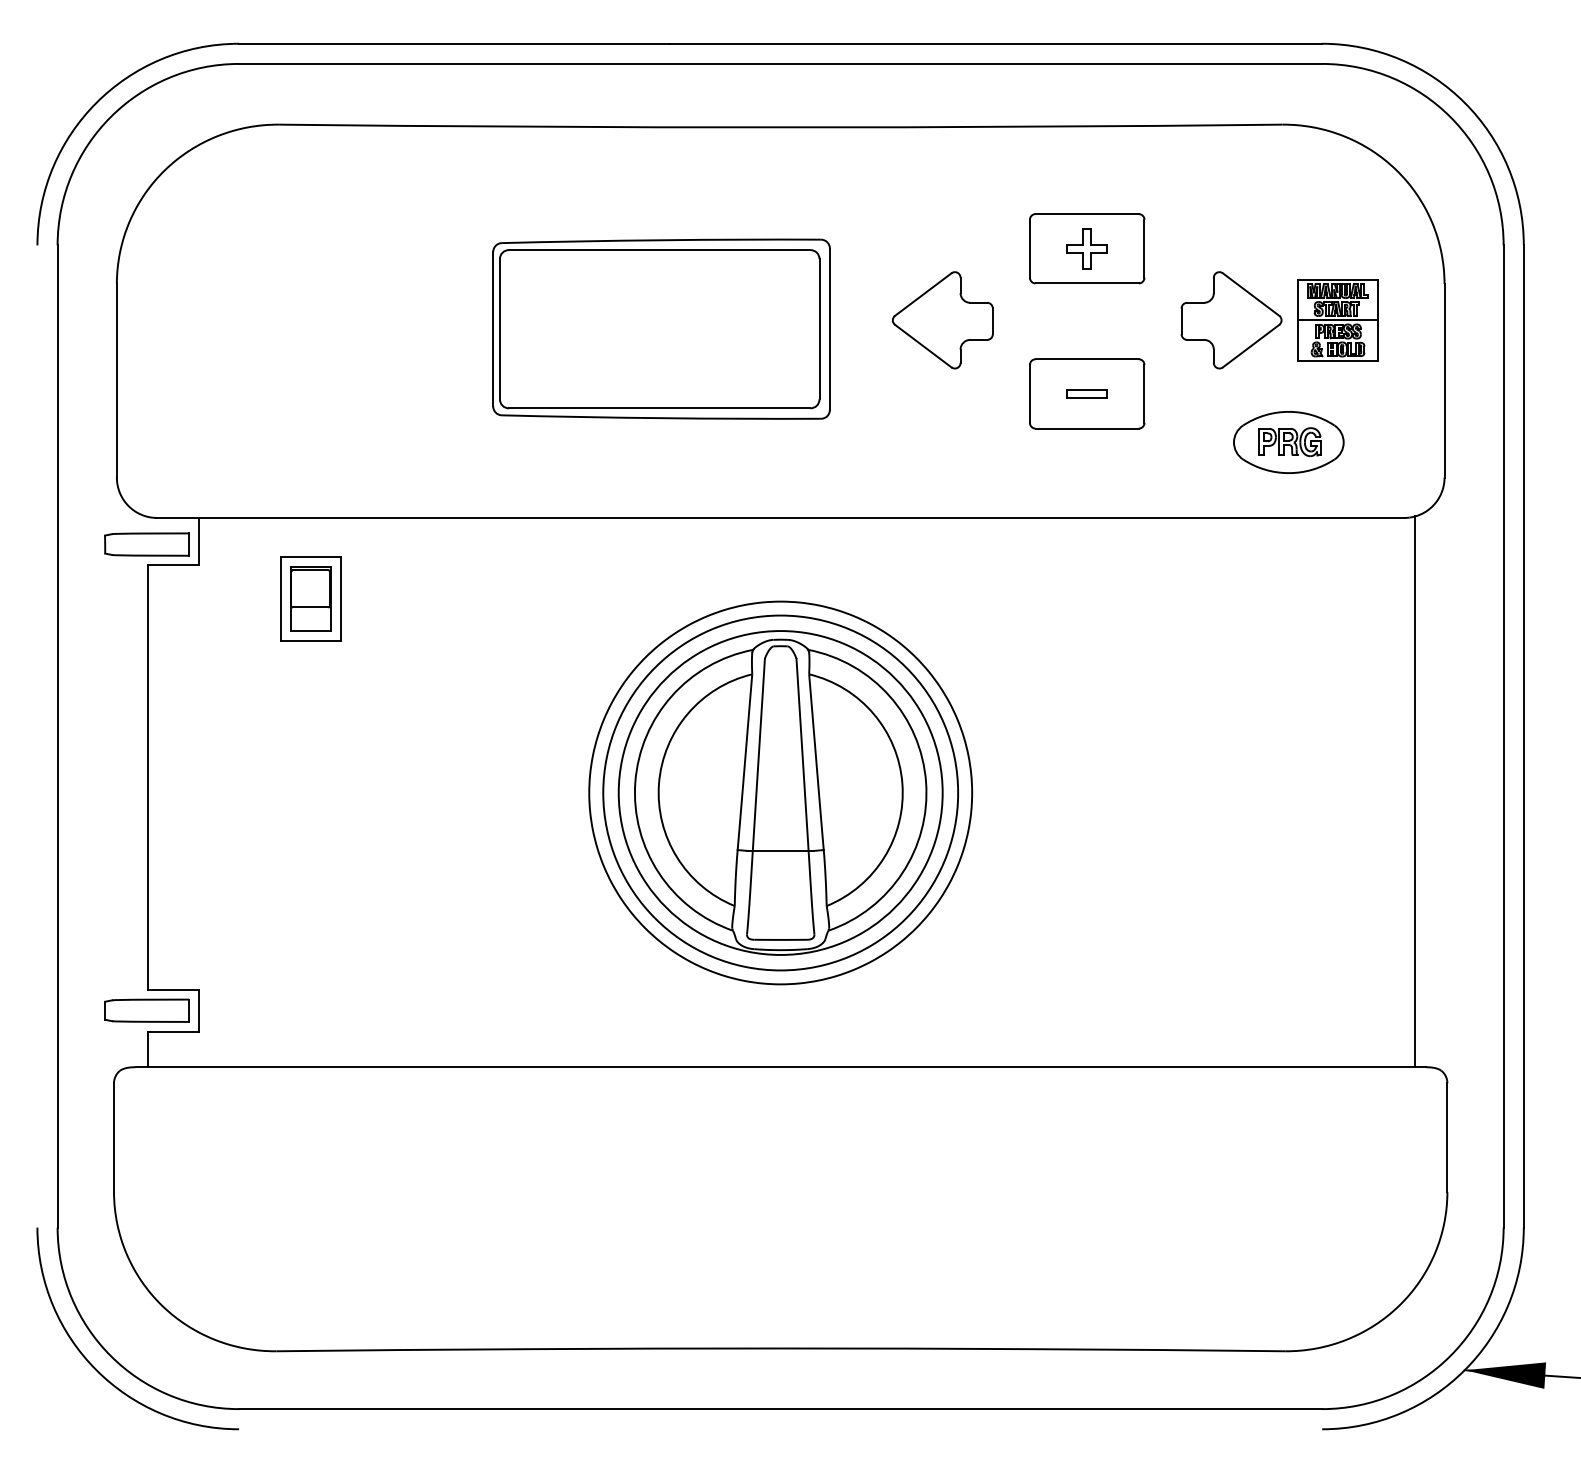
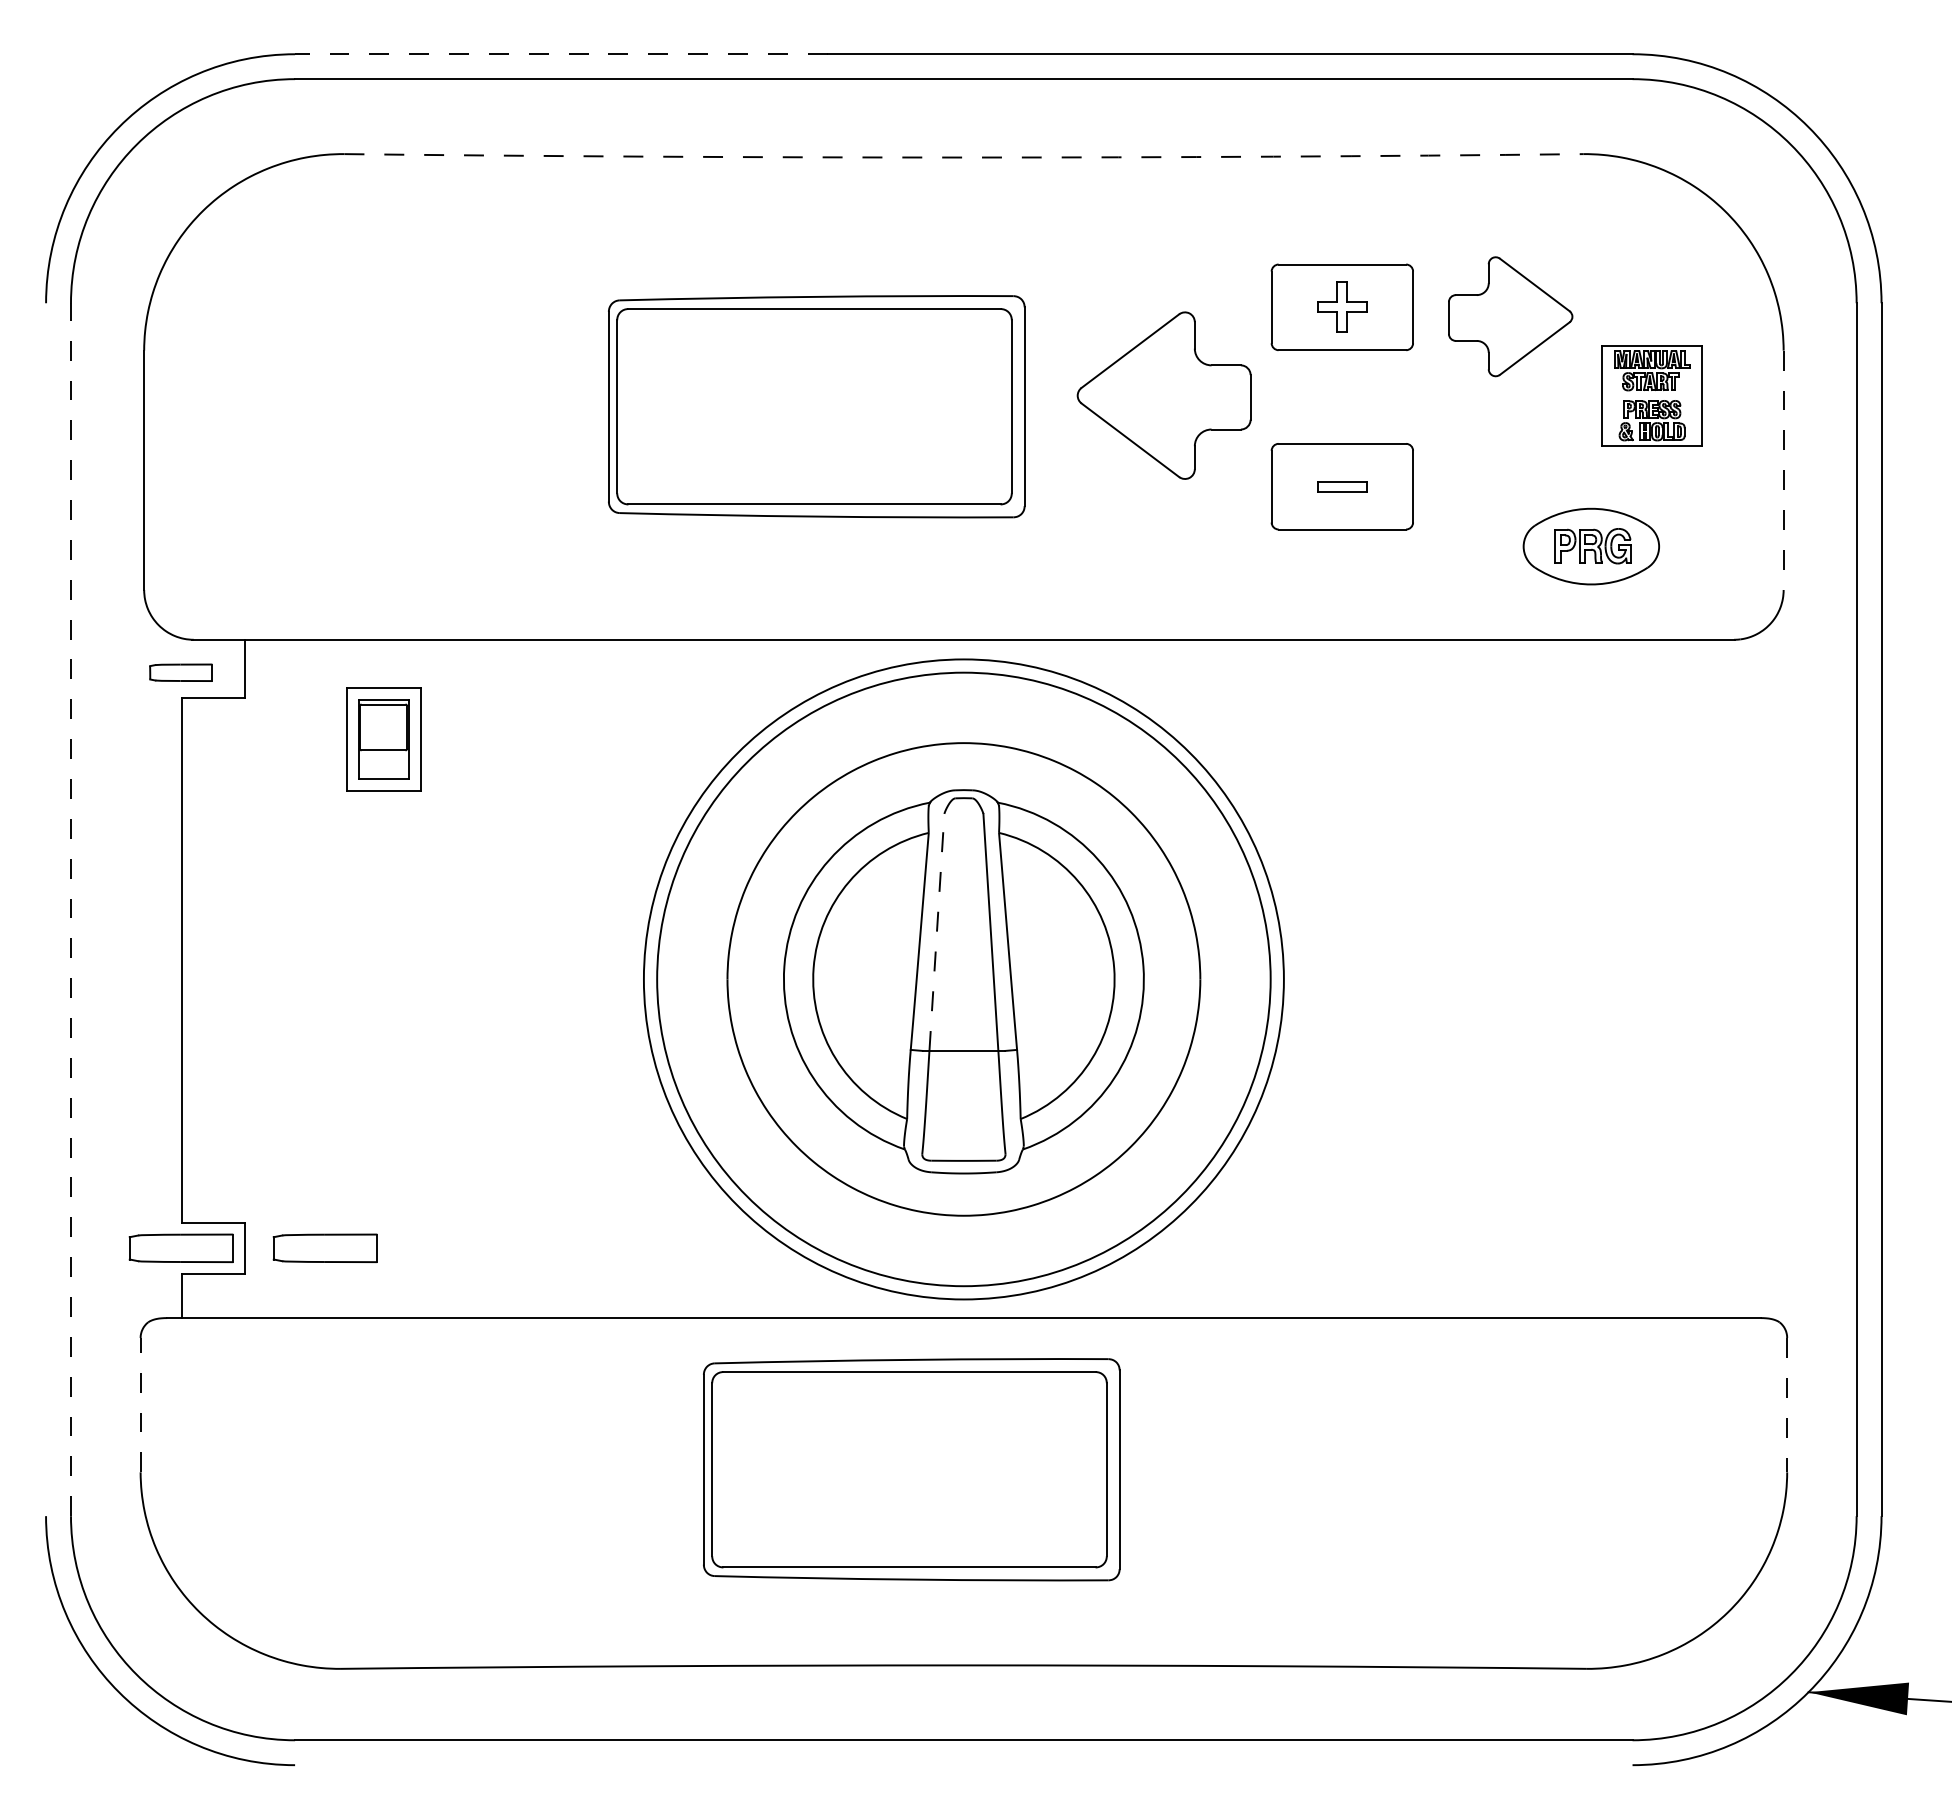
line: (454, 43) -> (560, 54), solid -> dashed
arc: (780, 127) -> (963, 157), solid -> dashed
part: (942, 320) -> (1163, 395), size x1.4
part: (1231, 320) -> (1510, 316), moved
line: (1337, 320) -> (1651, 395), removed
line: (1444, 380) -> (1783, 470), solid -> dashed
part: (146, 544) -> (180, 672), size x0.6
line: (58, 736) -> (71, 909), solid -> dashed
line: (758, 754) -> (936, 932), solid -> dashed
line: (1415, 791) -> (1747, 977), removed
circle: (780, 793) -> (963, 979), size x1.4
circle: (780, 793) -> (963, 979), size x1.6
part: (262, 1010) -> (324, 1247), added
line: (113, 1137) -> (140, 1404), solid -> dashed
line: (1447, 1138) -> (1787, 1405), solid -> dashed
part: (738, 1189) -> (911, 1469), added

